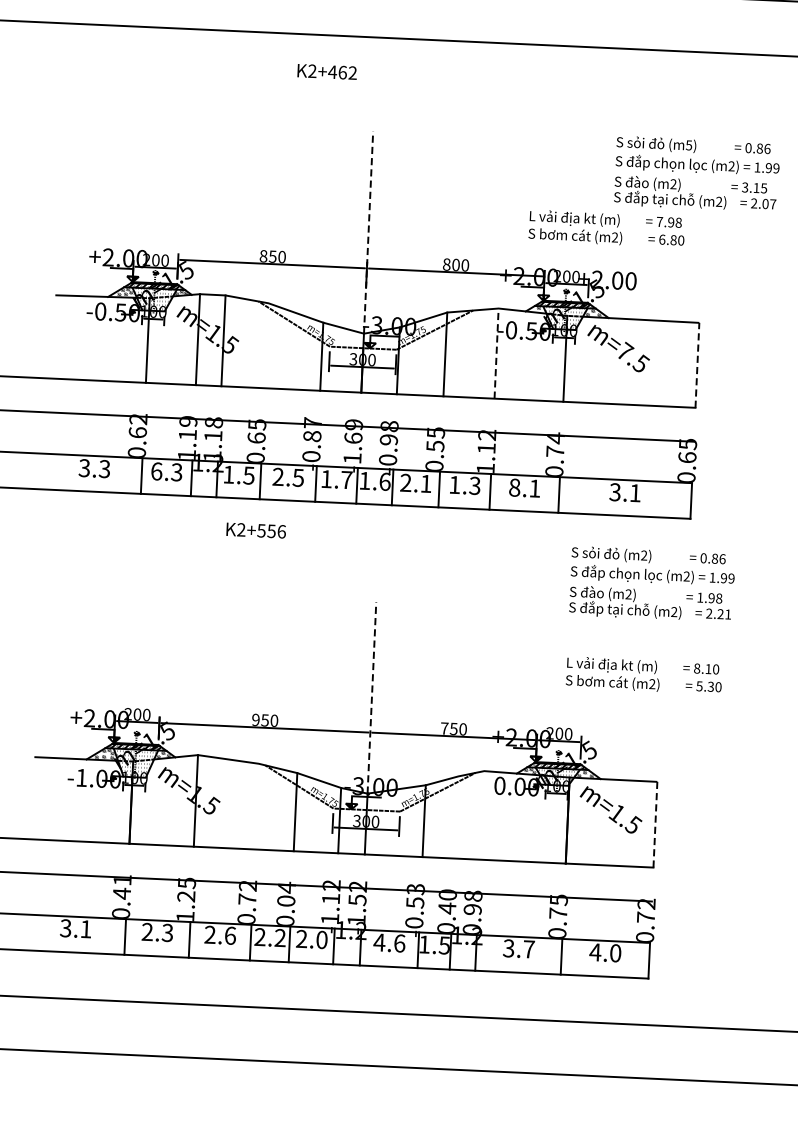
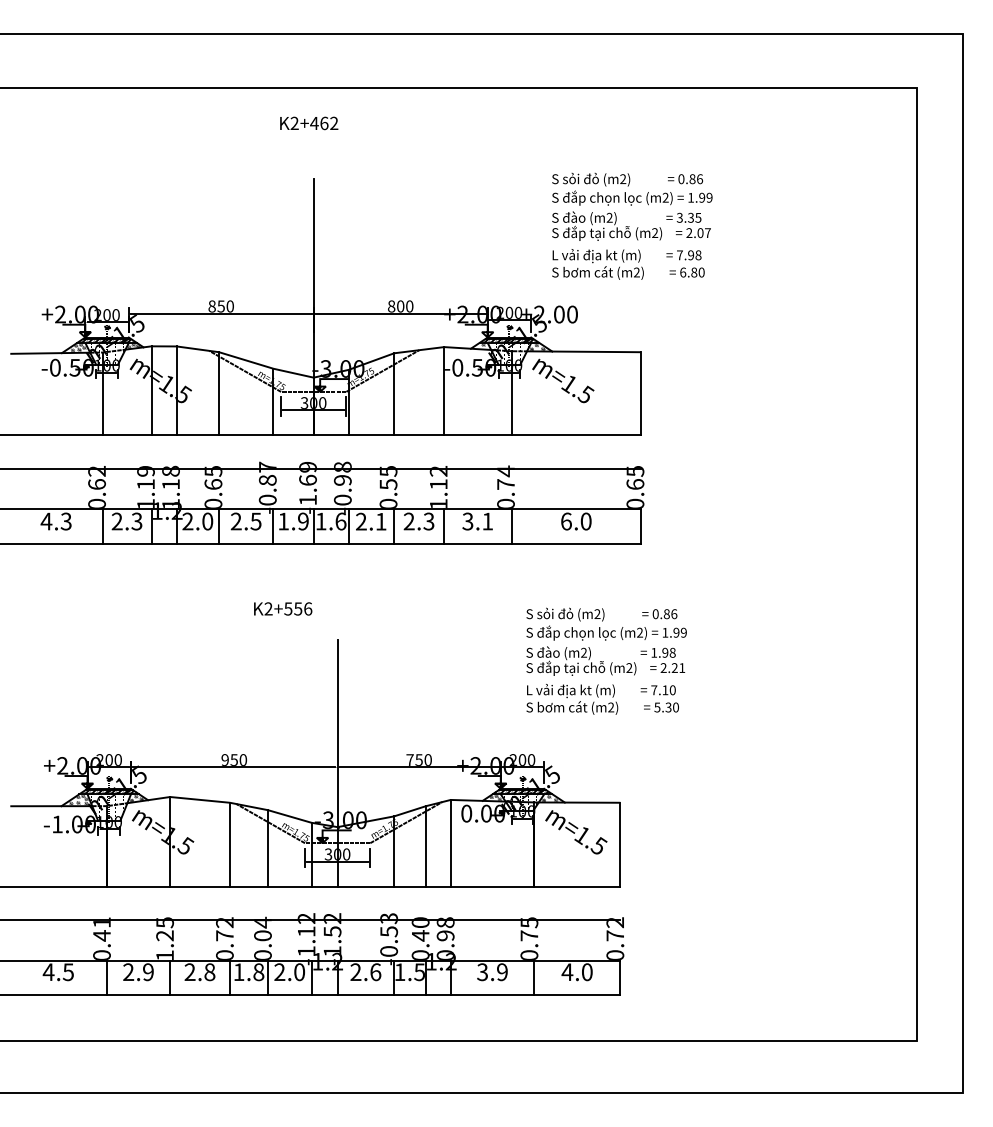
text: (327, 72) -> (309, 123), moved
text: (689, 145) -> (623, 179), (m5) -> (m2)
text: (756, 187) -> (690, 217), 3.15 -> 3.35
text: (606, 228) -> (628, 264), moved
line: (368, 232) -> (313, 278), dashed -> solid
line: (267, 345) -> (219, 393), added
text: (624, 351) -> (569, 383), m=7.5 -> m=1.5
line: (496, 352) -> (444, 390), dashed -> solid
line: (697, 365) -> (641, 393), dashed -> solid
text: (84, 468) -> (46, 521), 3.3 -> 4.3
text: (155, 471) -> (116, 521), 6.3 -> 2.3
text: (238, 475) -> (197, 521), 1.5 -> 2.0
text: (346, 480) -> (303, 521), 1.7 -> 1.9
text: (454, 484) -> (408, 521), 1.3 -> 2.3
text: (514, 487) -> (467, 521), 8.1 -> 3.1
text: (624, 492) -> (575, 521), 3.1 -> 6.0
text: (256, 530) -> (283, 608), moved
text: (652, 583) -> (606, 641), moved
text: (697, 668) -> (654, 690), 8.10 -> 7.10
line: (371, 698) -> (337, 733), dashed -> solid
line: (256, 806) -> (229, 844), added
line: (482, 814) -> (450, 842), added
line: (456, 817) -> (425, 846), added
line: (655, 824) -> (620, 844), dashed -> solid
text: (74, 929) -> (57, 972), 3.1 -> 4.5
text: (166, 933) -> (147, 972), 2.3 -> 2.9
text: (230, 935) -> (209, 971), 2.6 -> 2.8
text: (269, 937) -> (248, 972), 2.2 -> 1.8
text: (379, 941) -> (355, 971), 4.6 -> 2.6
text: (529, 949) -> (502, 972), 3.7 -> 3.9

